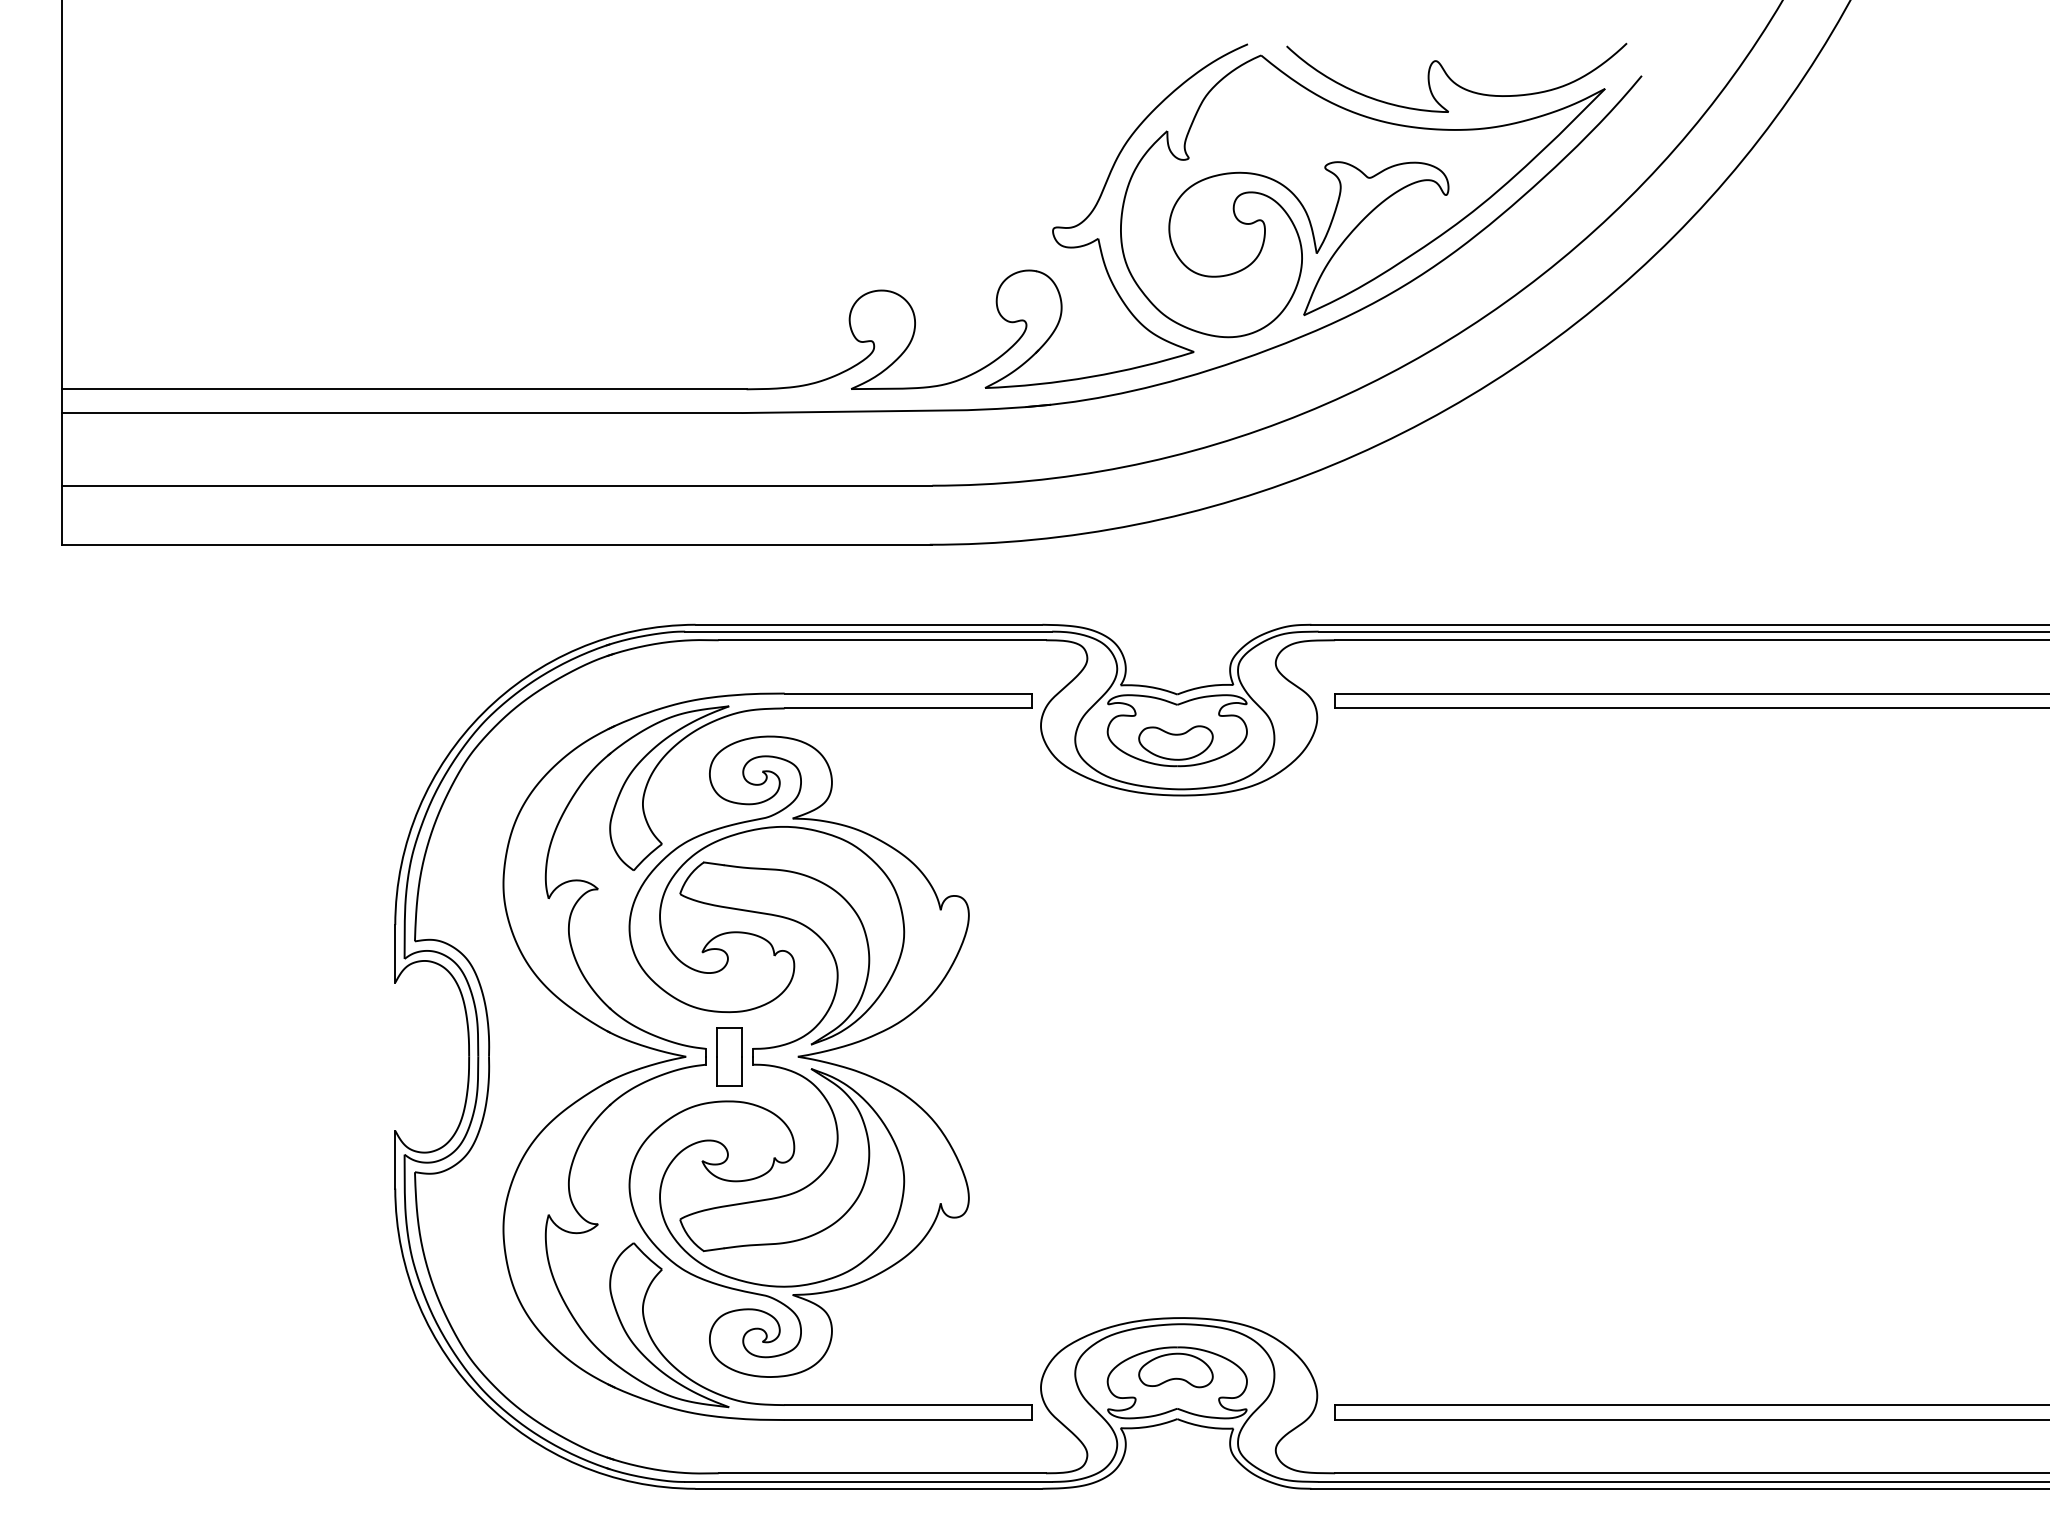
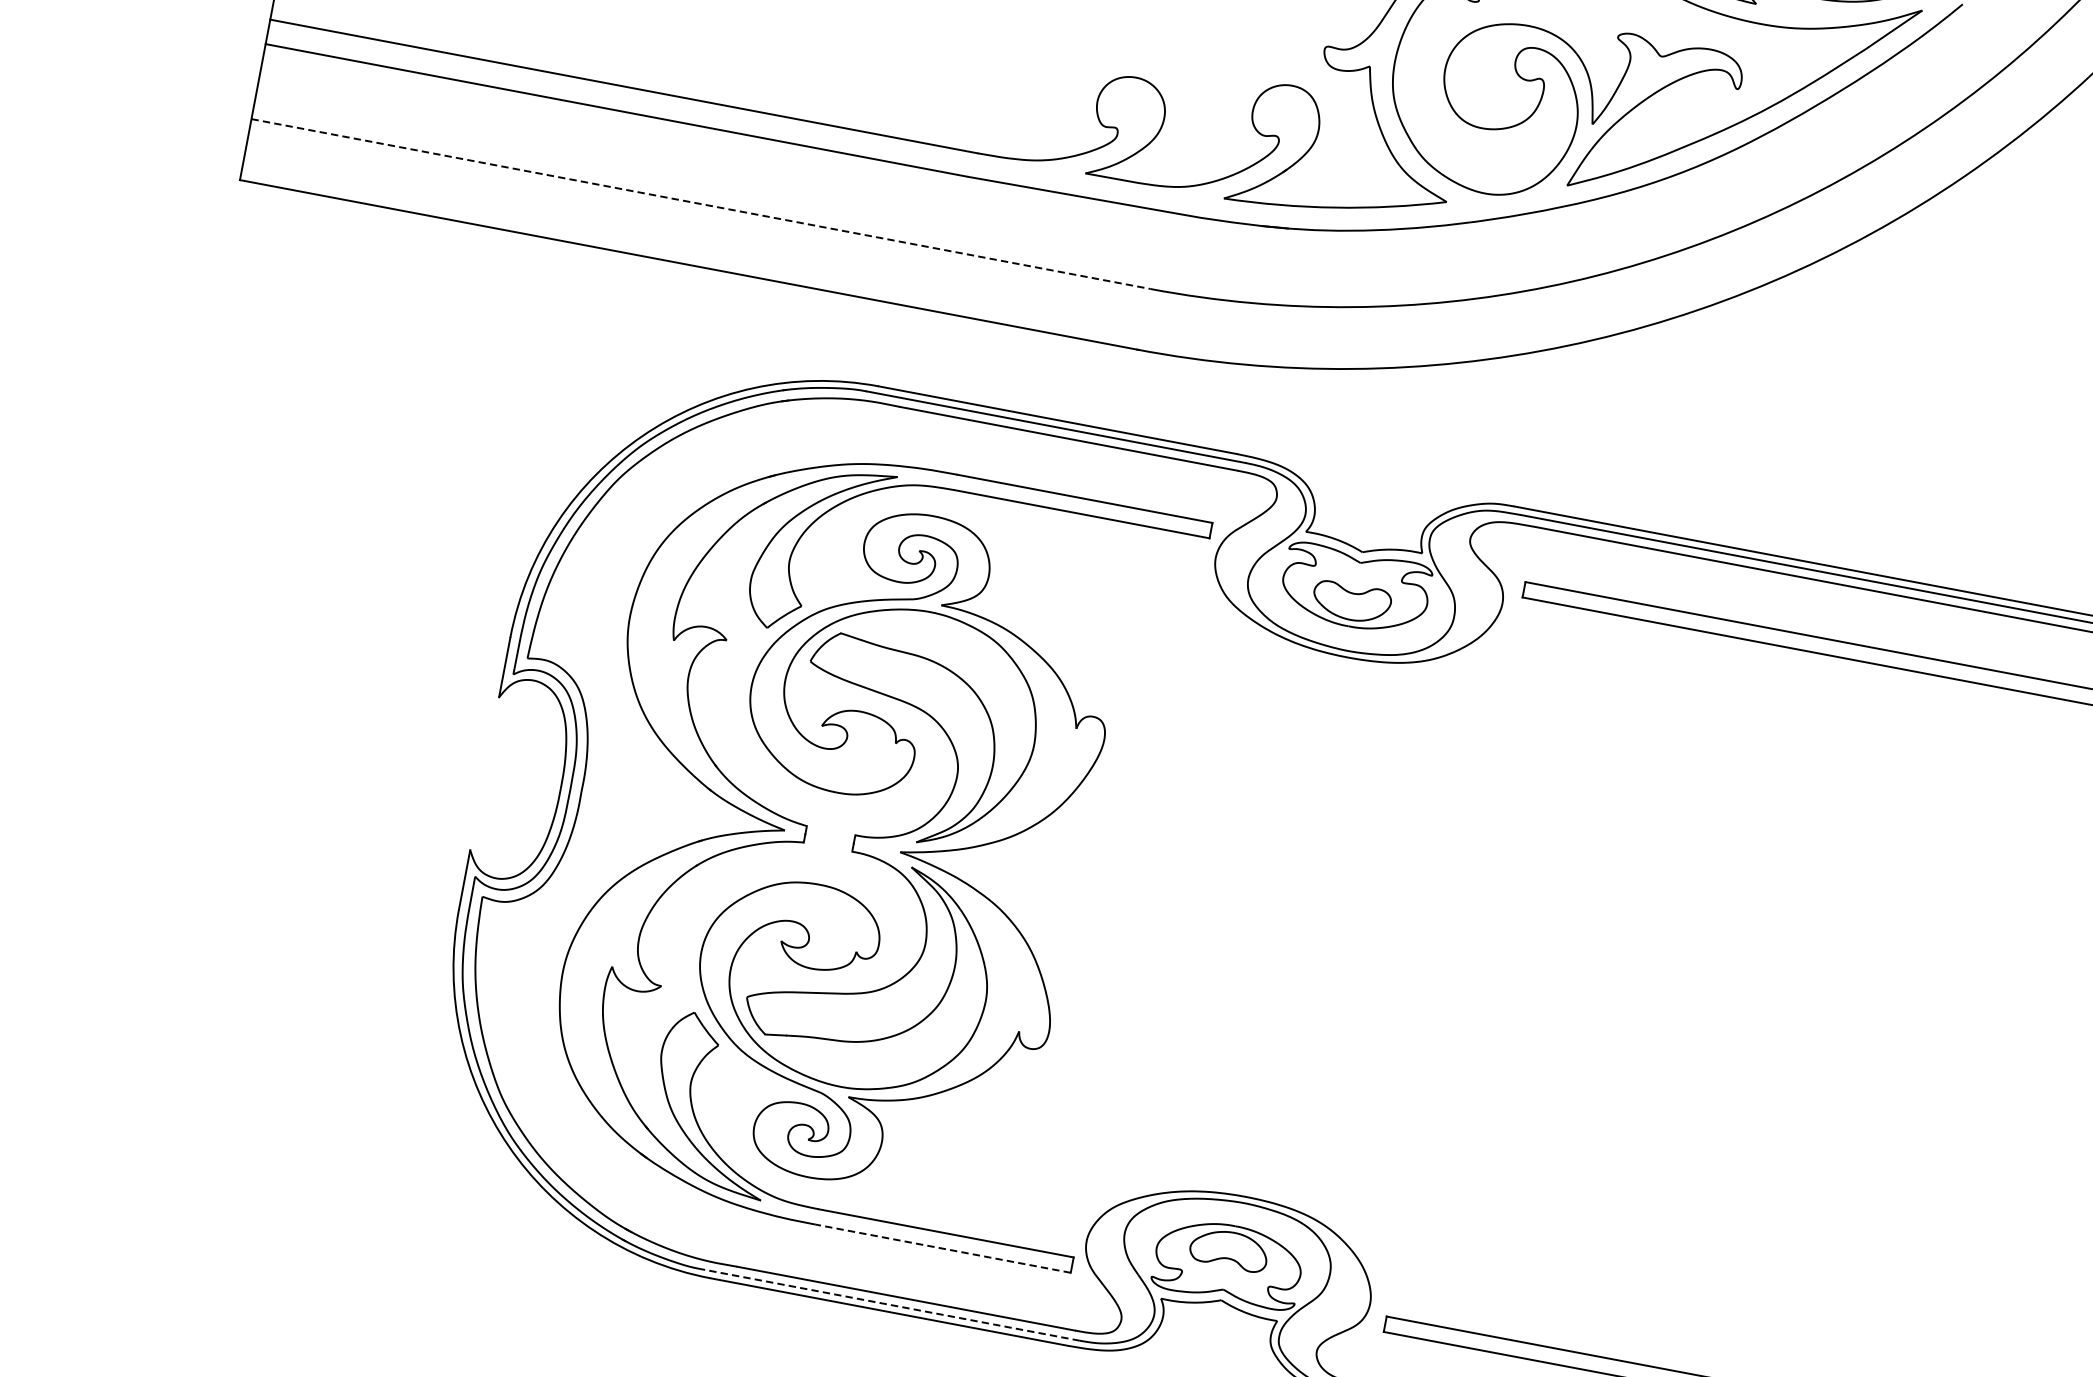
line: (497, 485) -> (701, 203), solid -> dashed
part: (729, 1056) -> (829, 838), removed
line: (908, 1420) -> (943, 1249), solid -> dashed
line: (868, 1481) -> (890, 1304), solid -> dashed

